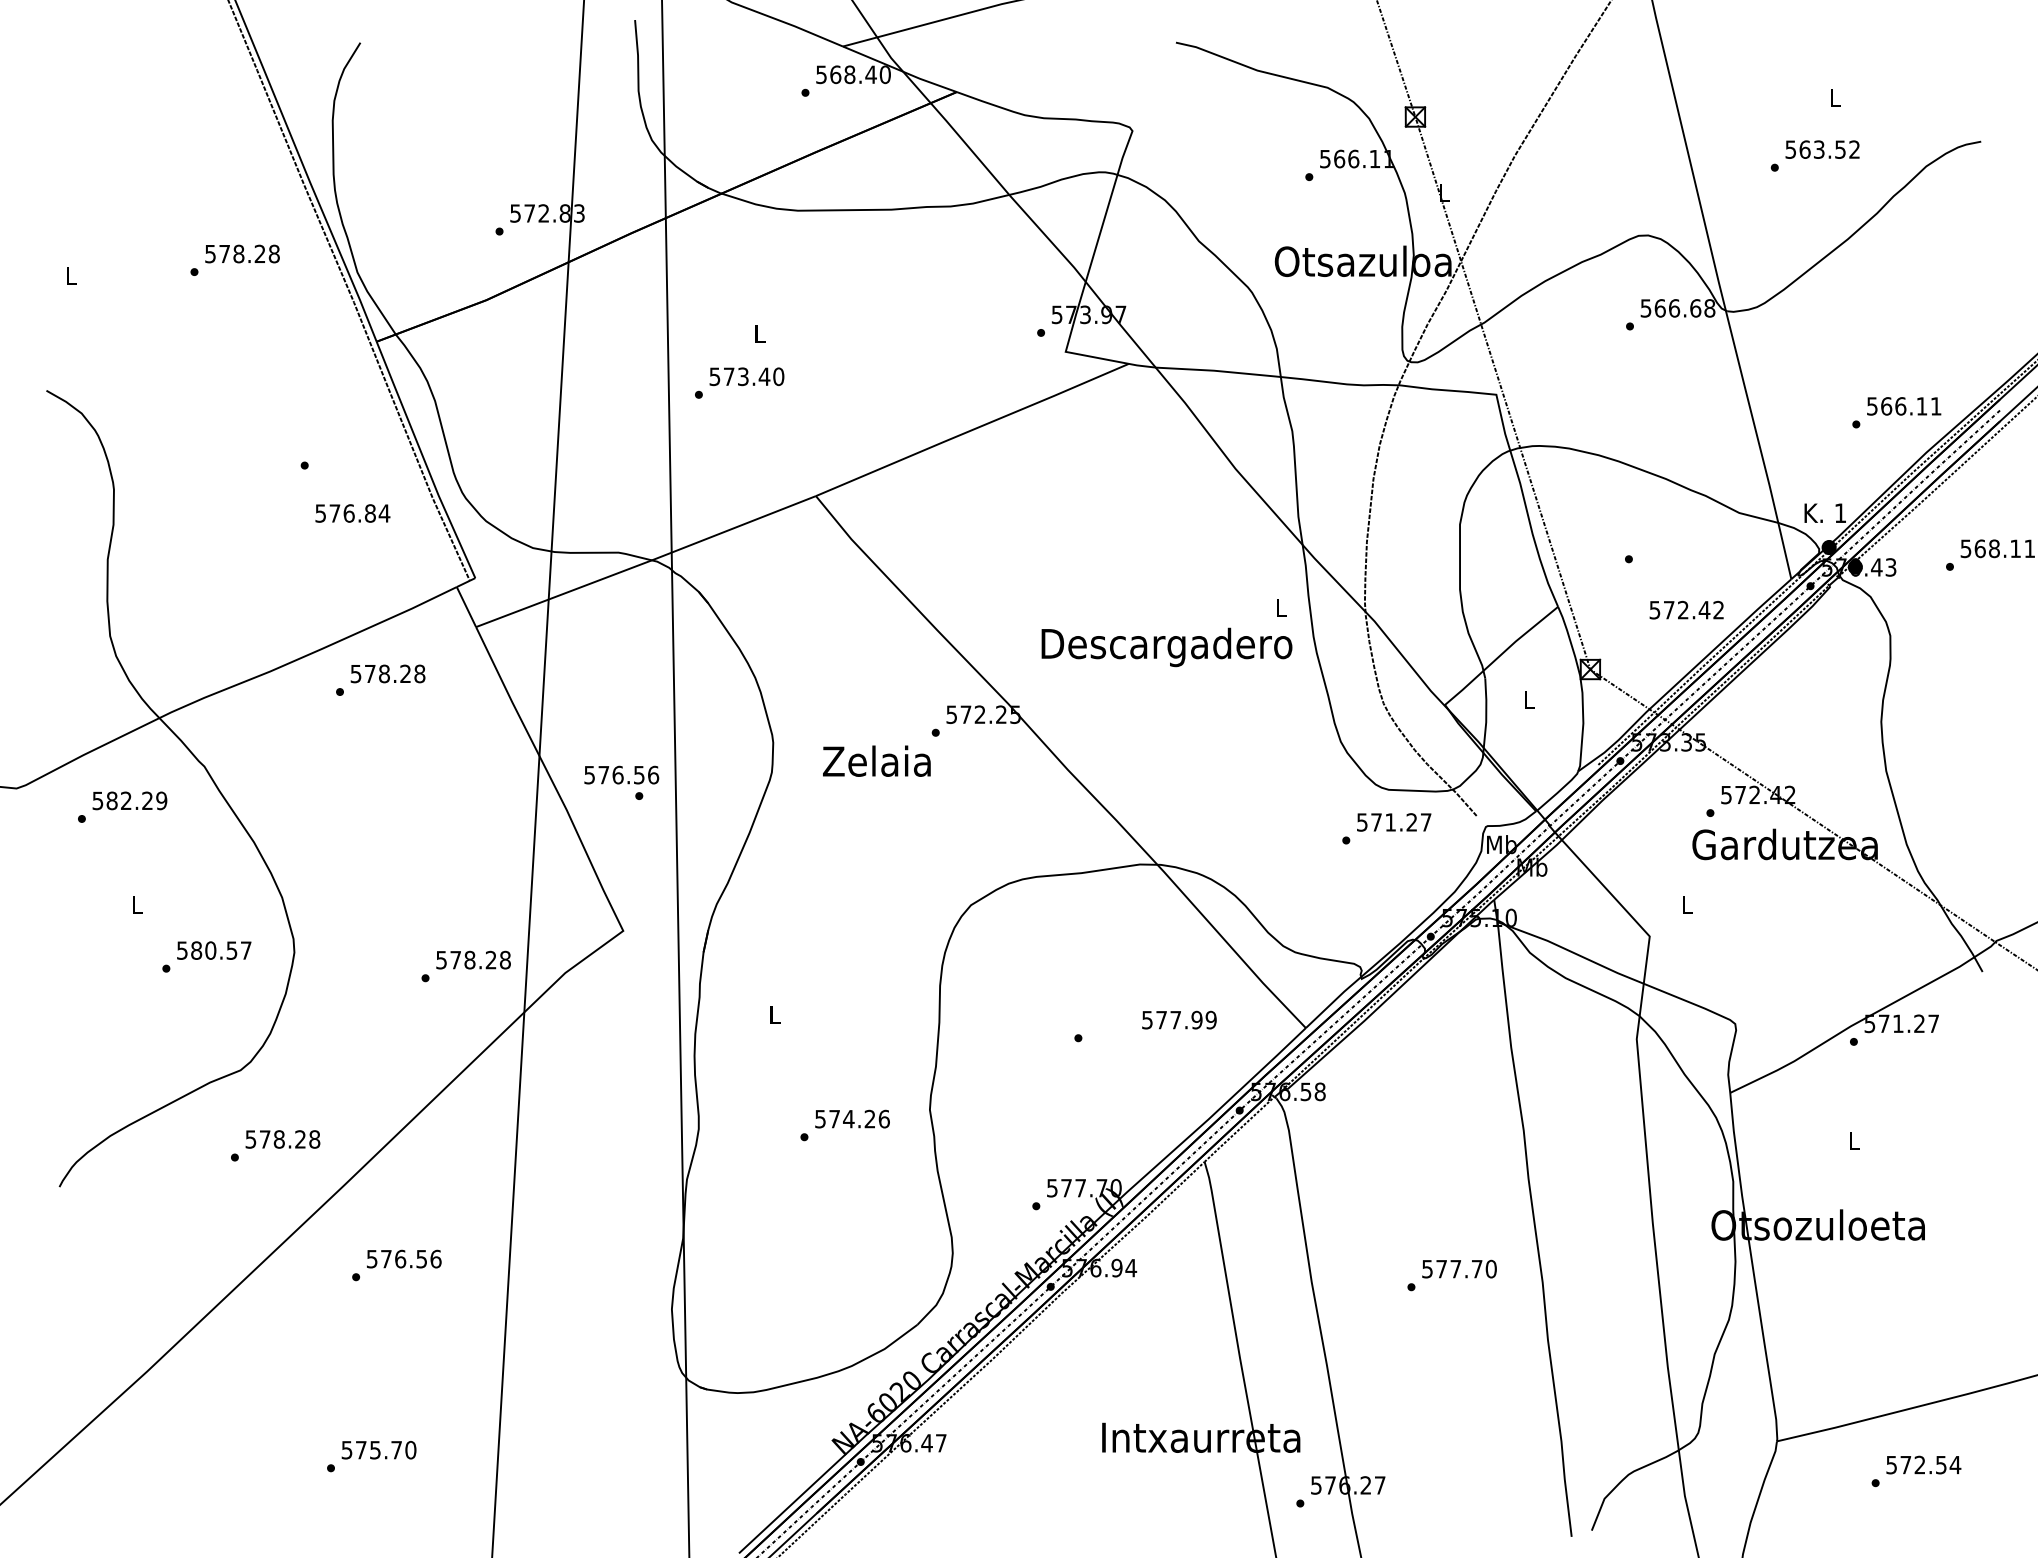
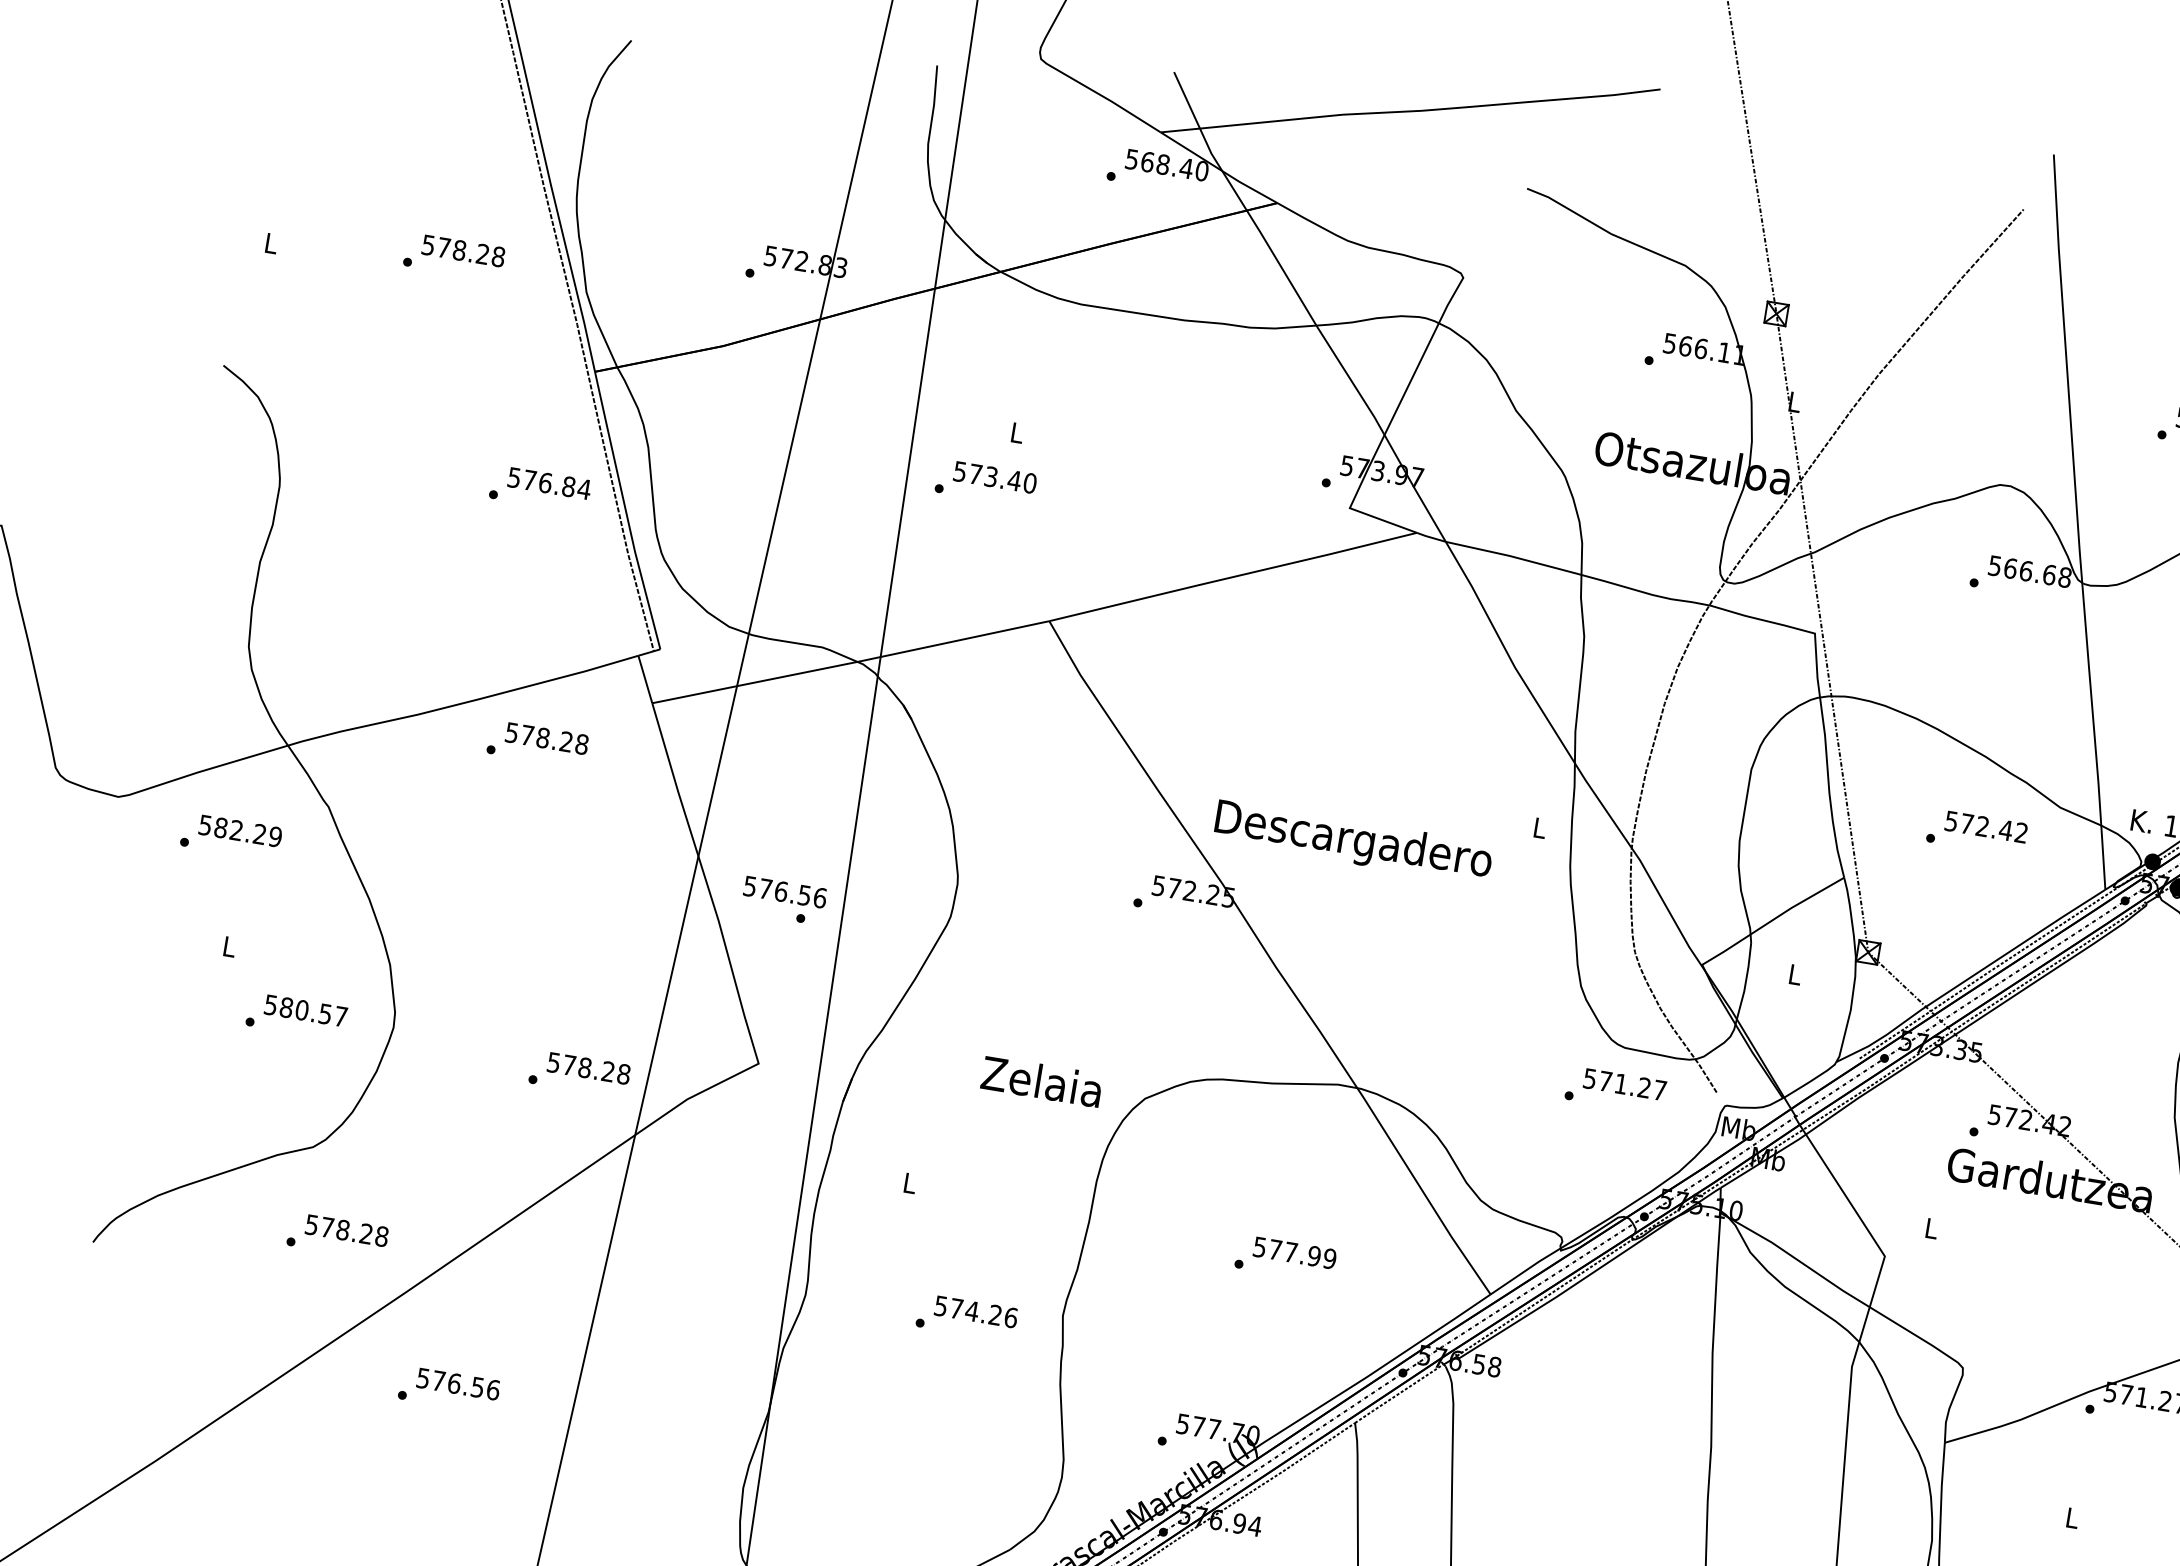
text: (352, 513) -> (549, 483), moved
text: (1686, 609) -> (1986, 826), moved
text: (1166, 647) -> (1352, 842), moved
text: (876, 760) -> (1041, 1080), moved
text: (1179, 1019) -> (1295, 1252), moved

